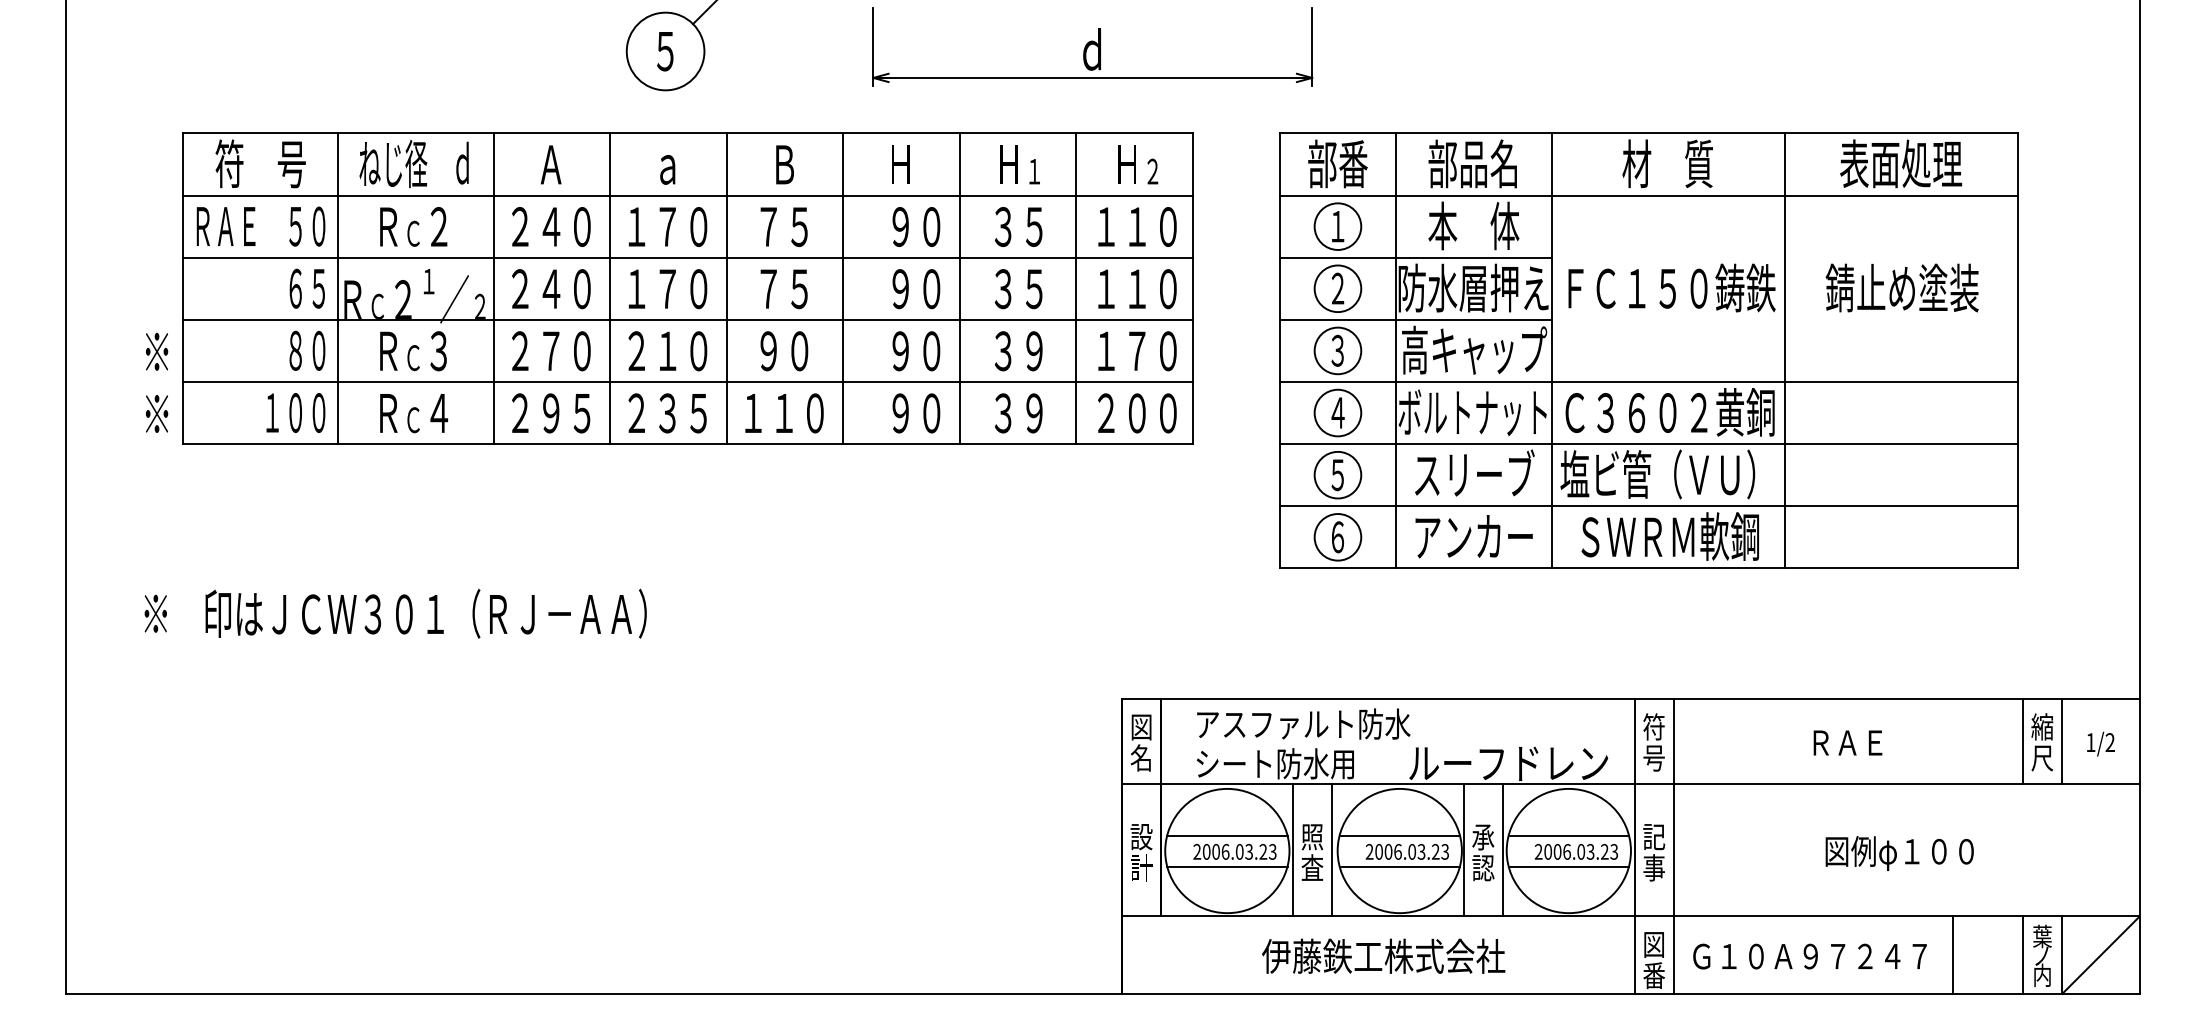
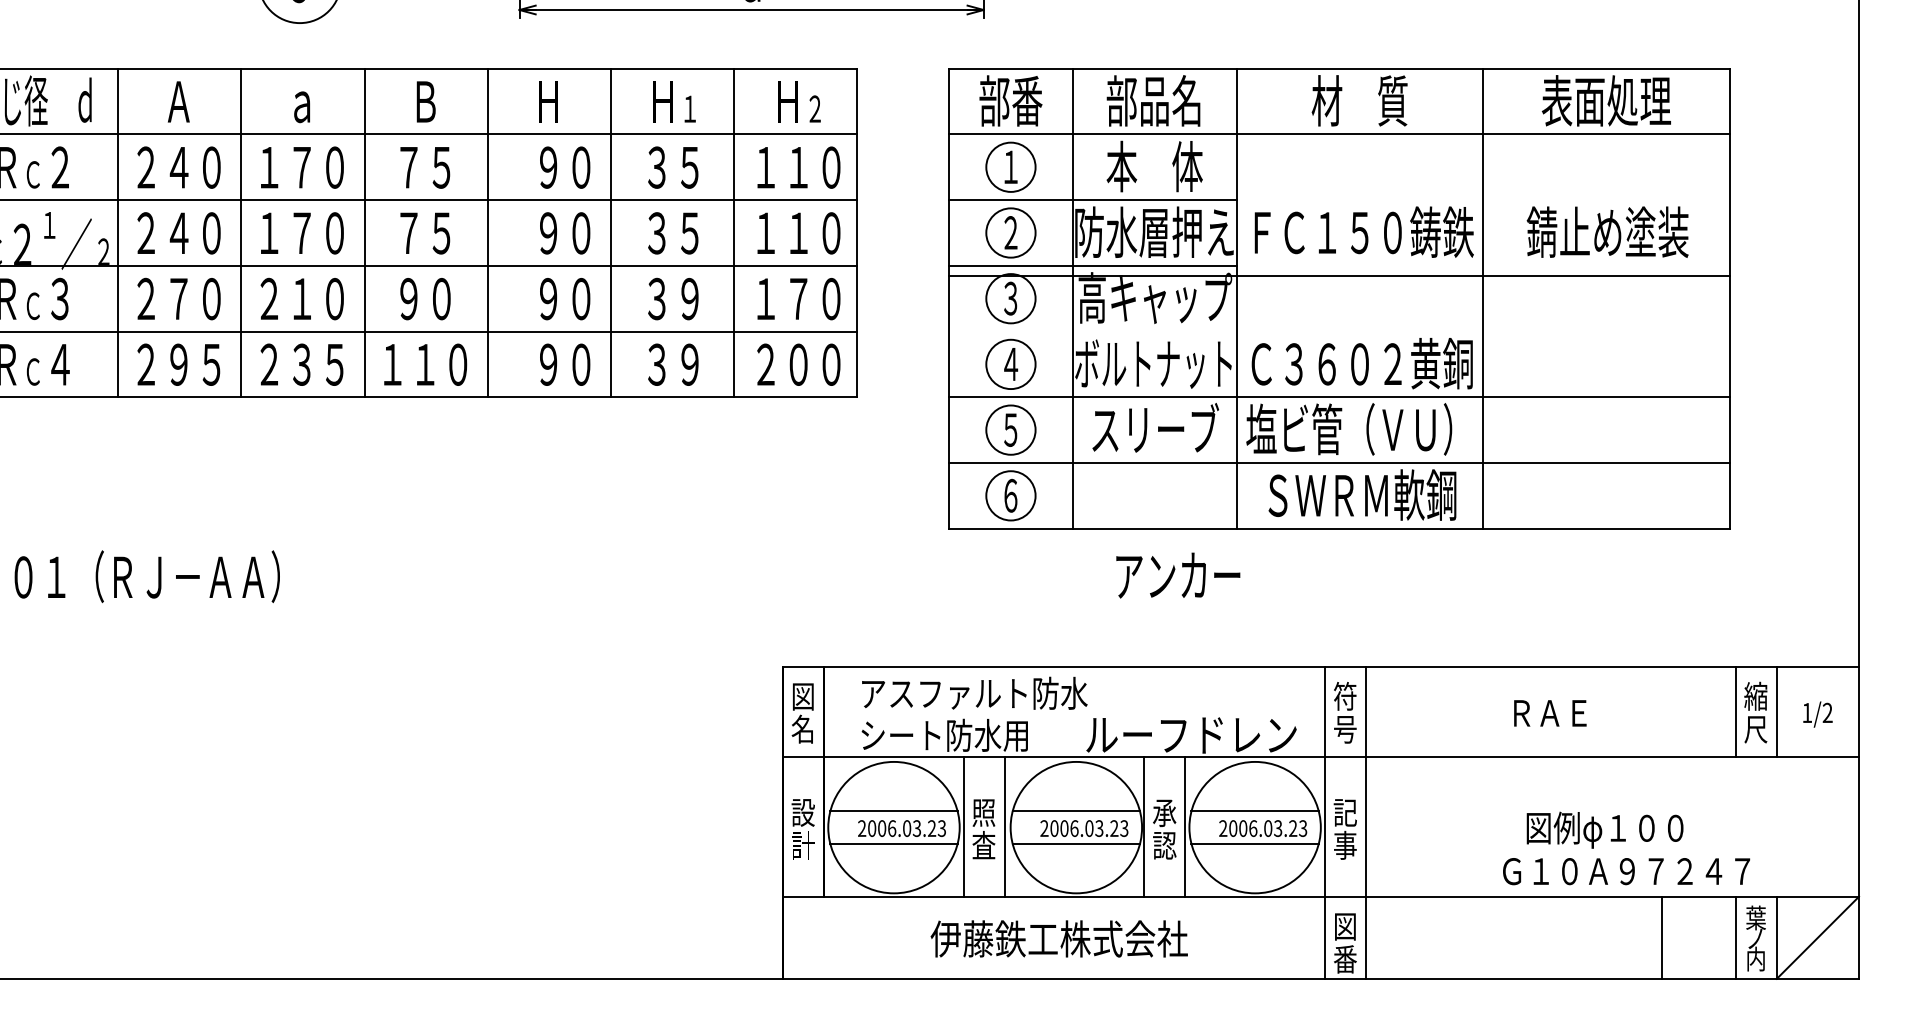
line: (1648, 381) -> (1339, 275), moved
text: (1473, 536) -> (1177, 575), moved
text: (1809, 956) -> (1625, 871), moved

